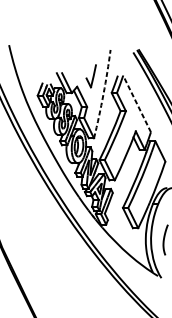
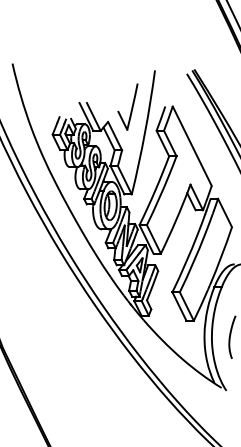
part: (90, 75) -> (127, 106), size x1.43
arc: (103, 94) -> (145, 132), dashed -> solid
line: (137, 103) -> (192, 145), dashed -> solid

